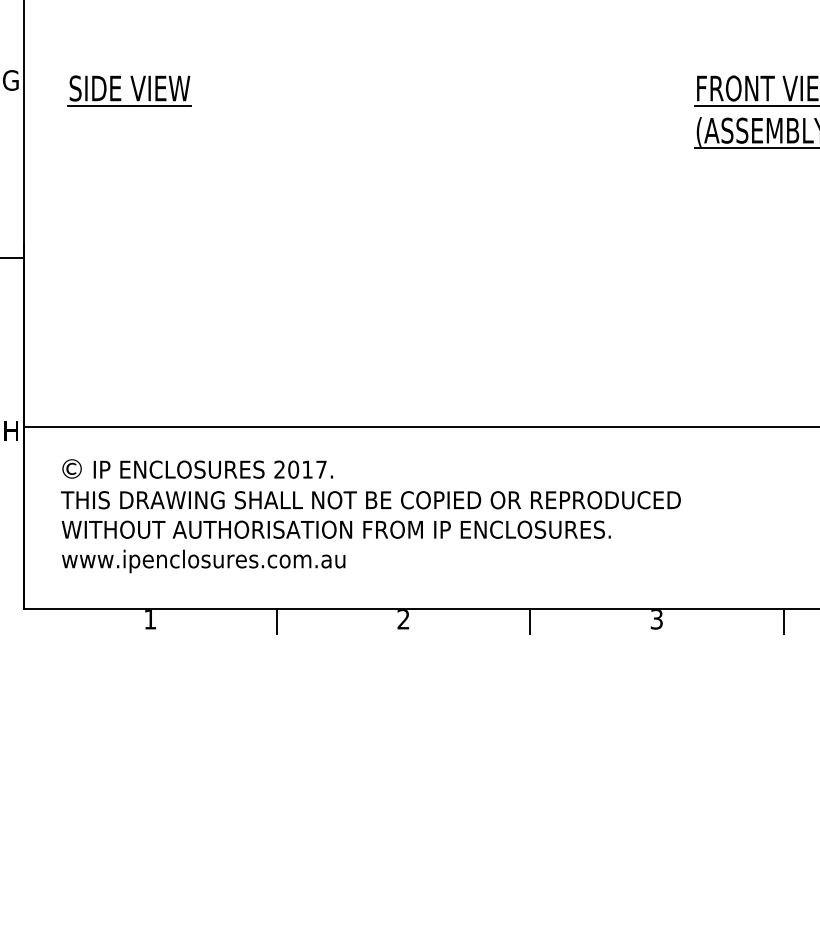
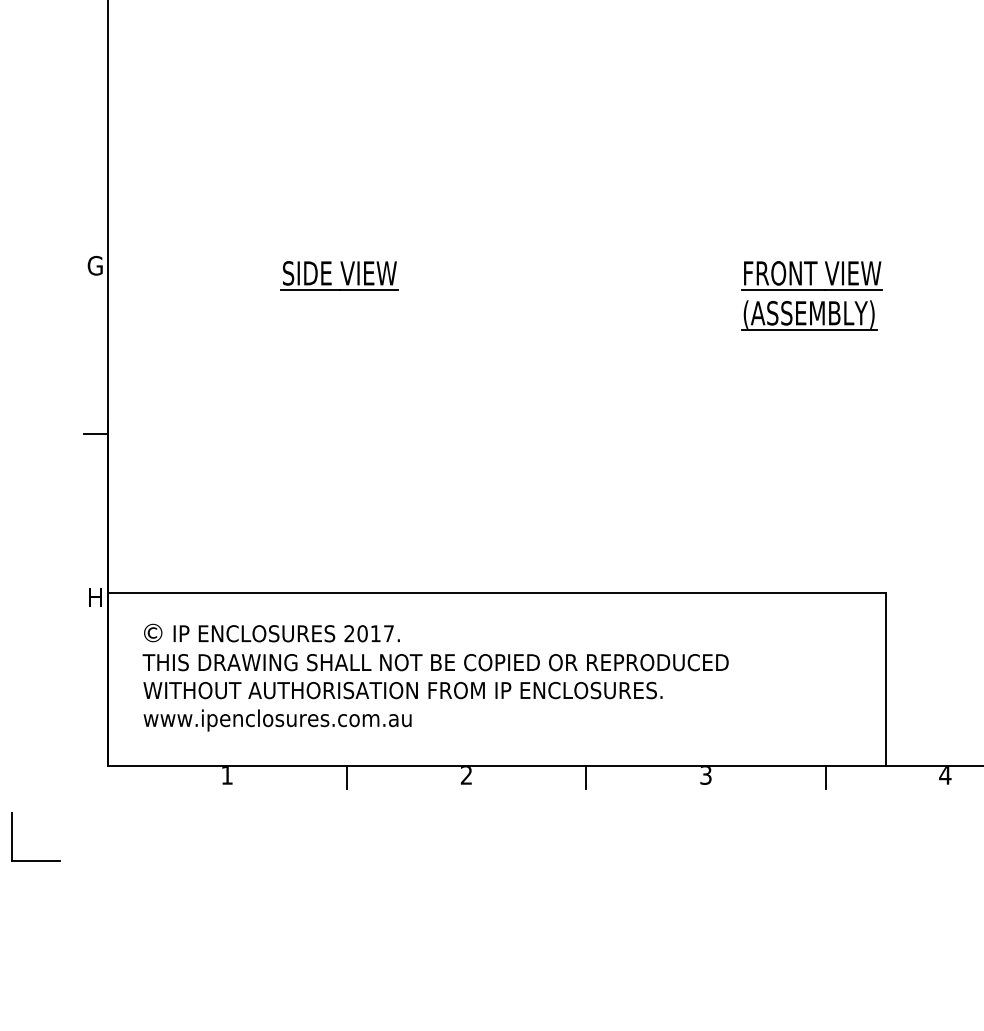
part: (129, 90) -> (339, 275), moved

